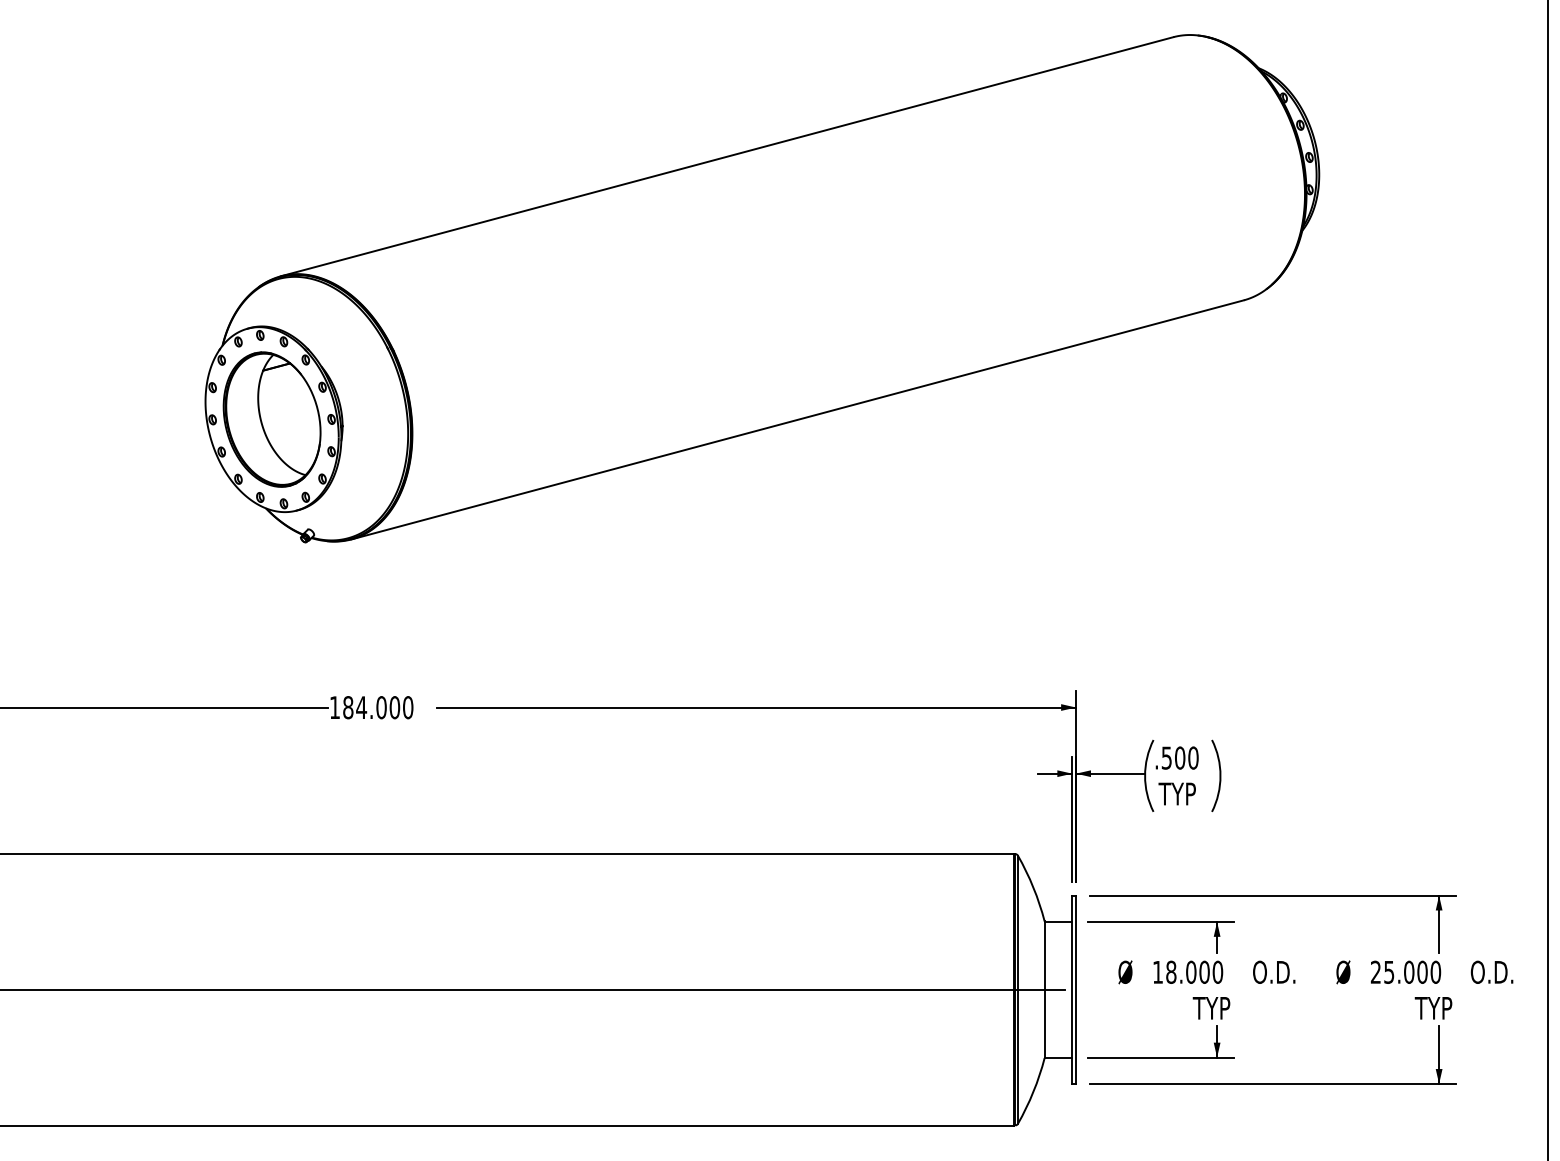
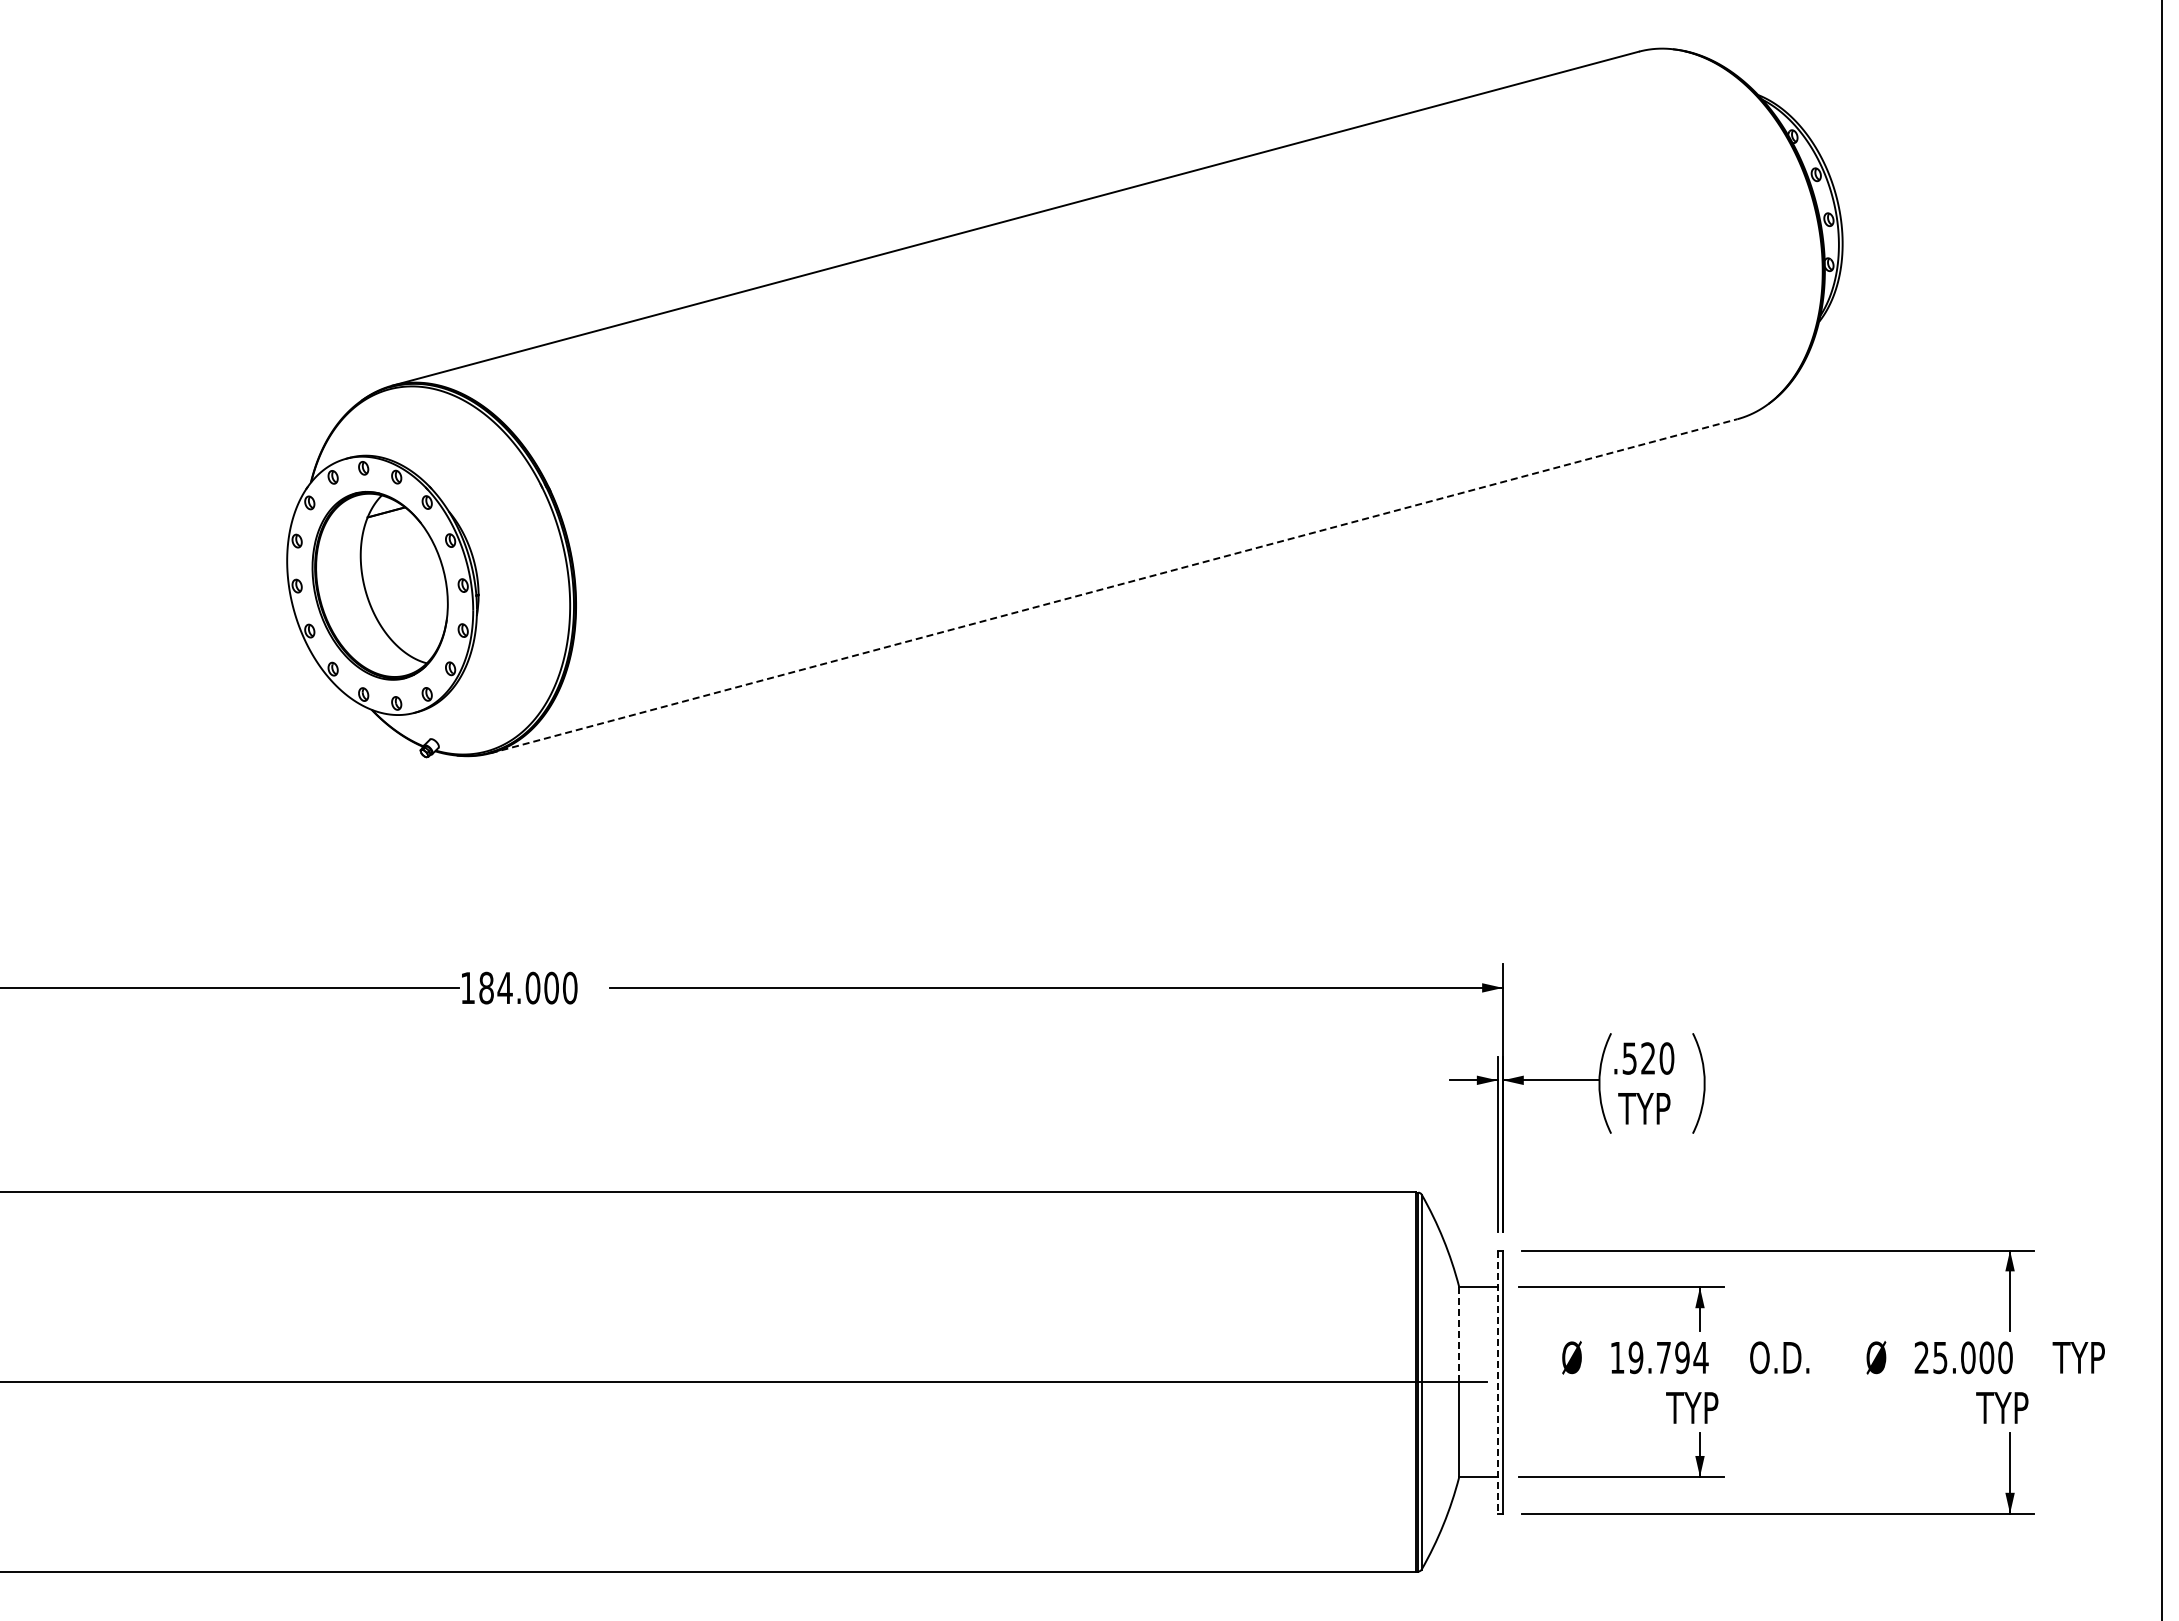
line: (797, 420) -> (1114, 586), solid -> dashed
text: (1180, 758) -> (1648, 1058), .500 -> .520
line: (1044, 955) -> (1459, 1334), solid -> dashed
text: (1194, 972) -> (1668, 1357), 18.000 -> 19.794
text: (1490, 972) -> (2082, 1357), O.D. -> TYP
line: (1072, 990) -> (1497, 1382), solid -> dashed

